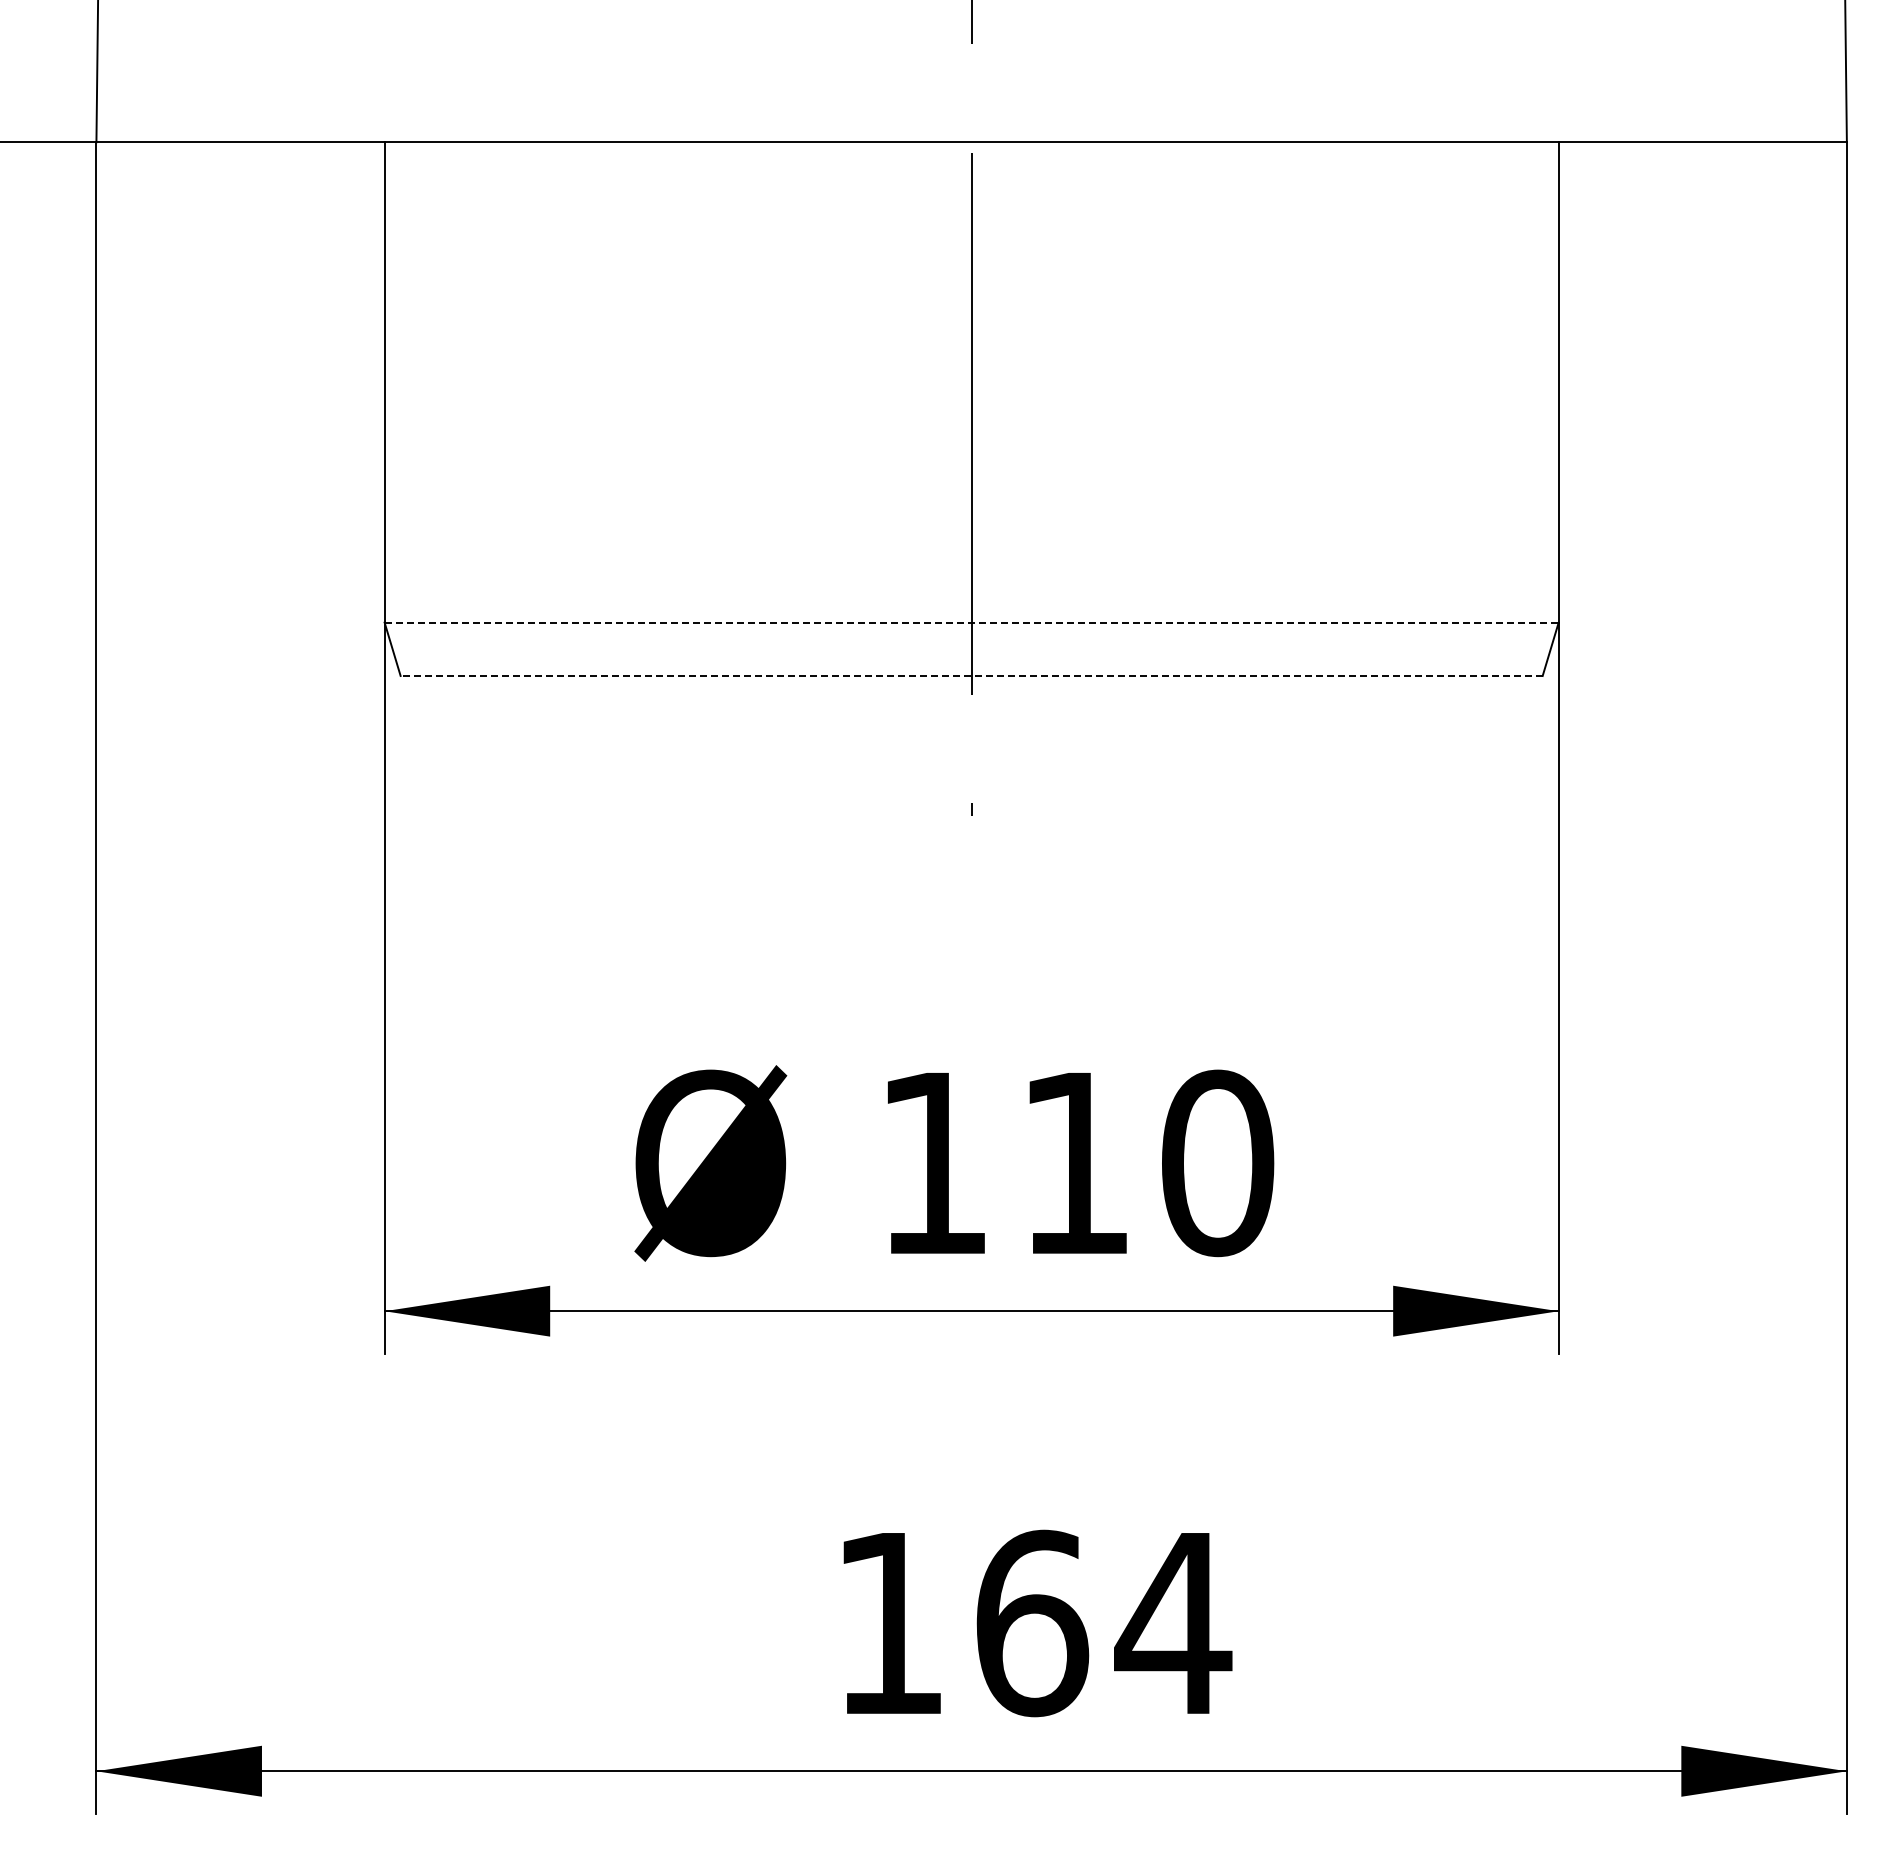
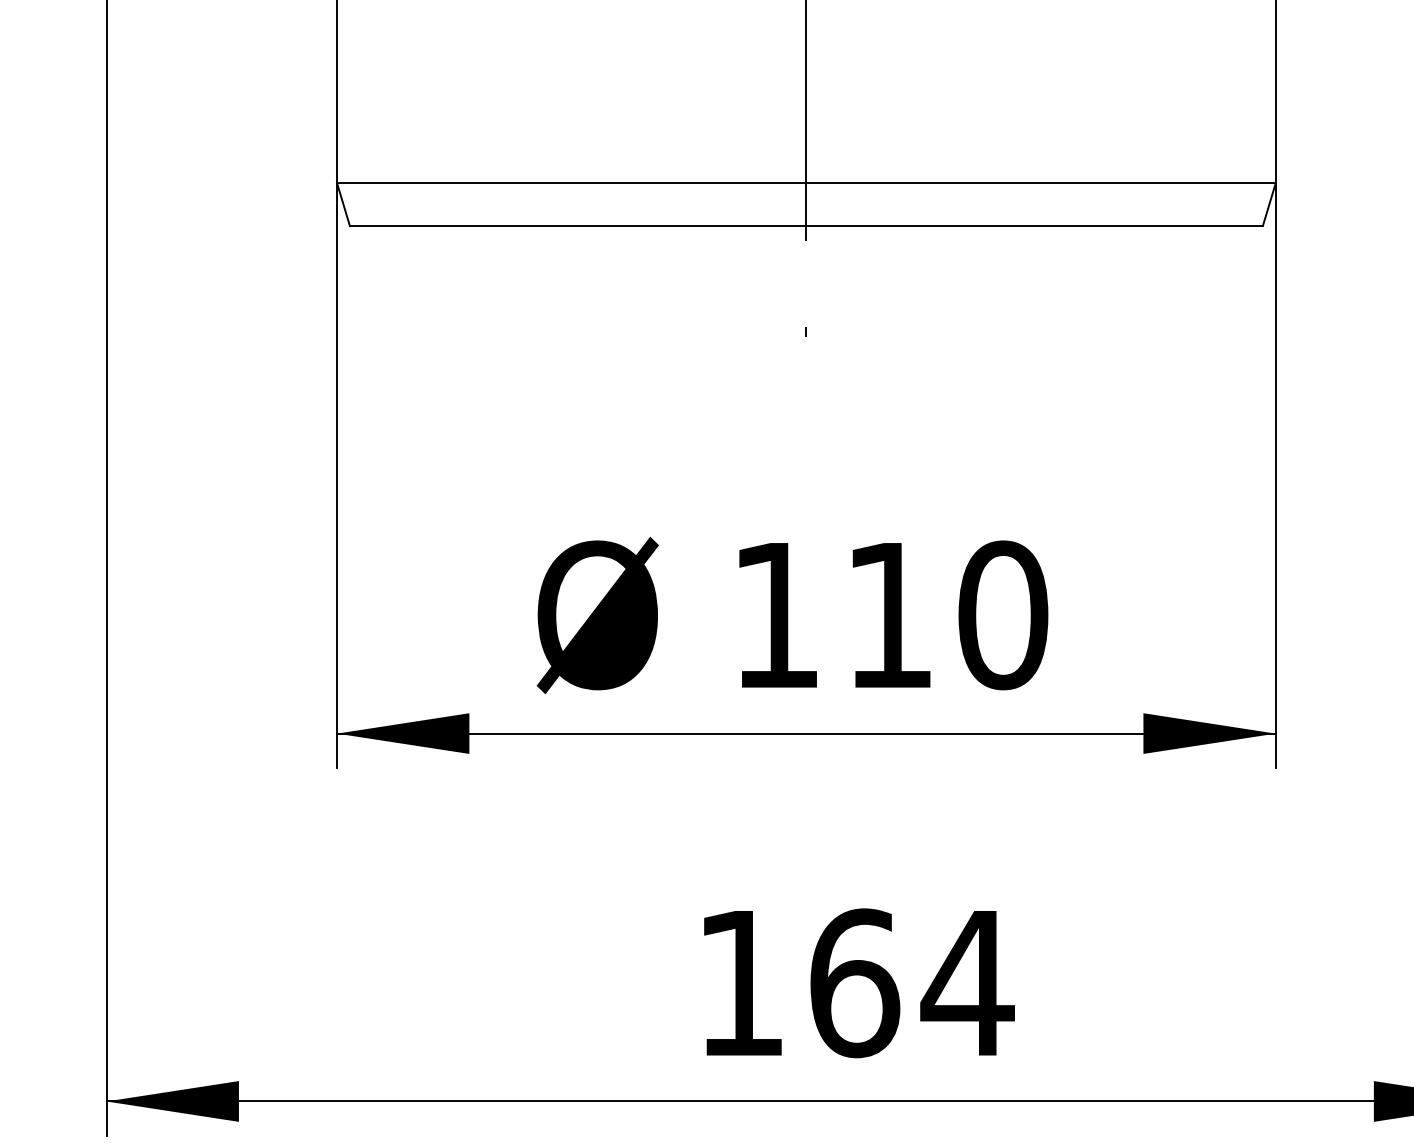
line: (972, 622) -> (807, 182), dashed -> solid
line: (971, 675) -> (806, 225), dashed -> solid

